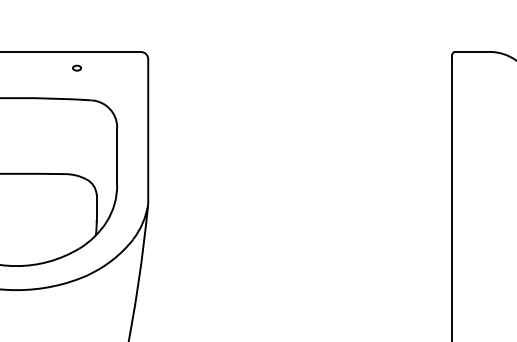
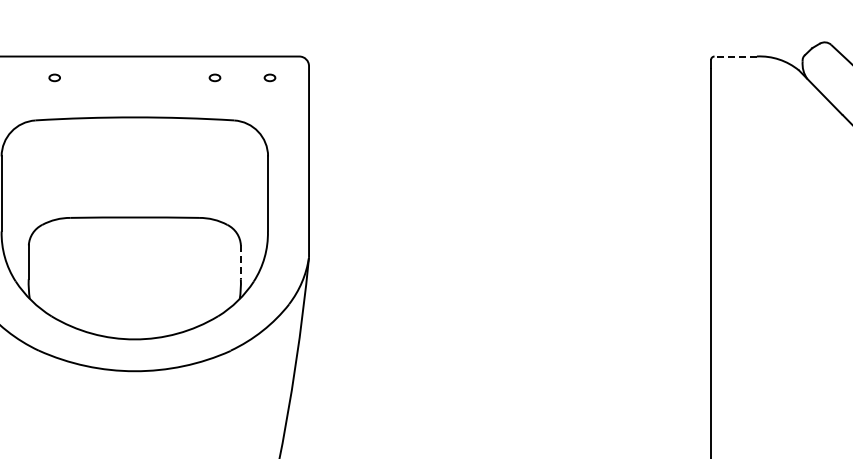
line: (470, 51) -> (735, 56), solid -> dashed
part: (118, 67) -> (269, 77), added
line: (96, 207) -> (240, 262), solid -> dashed

